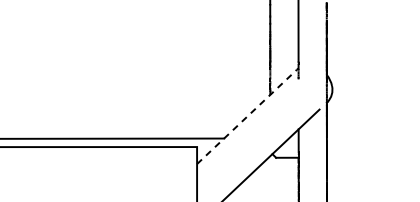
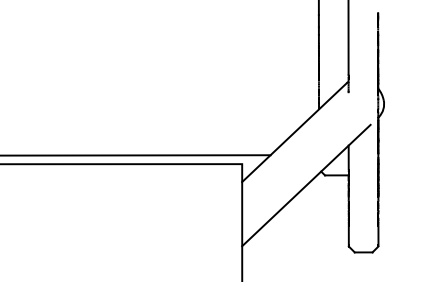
line: (246, 116) -> (294, 132), dashed -> solid

